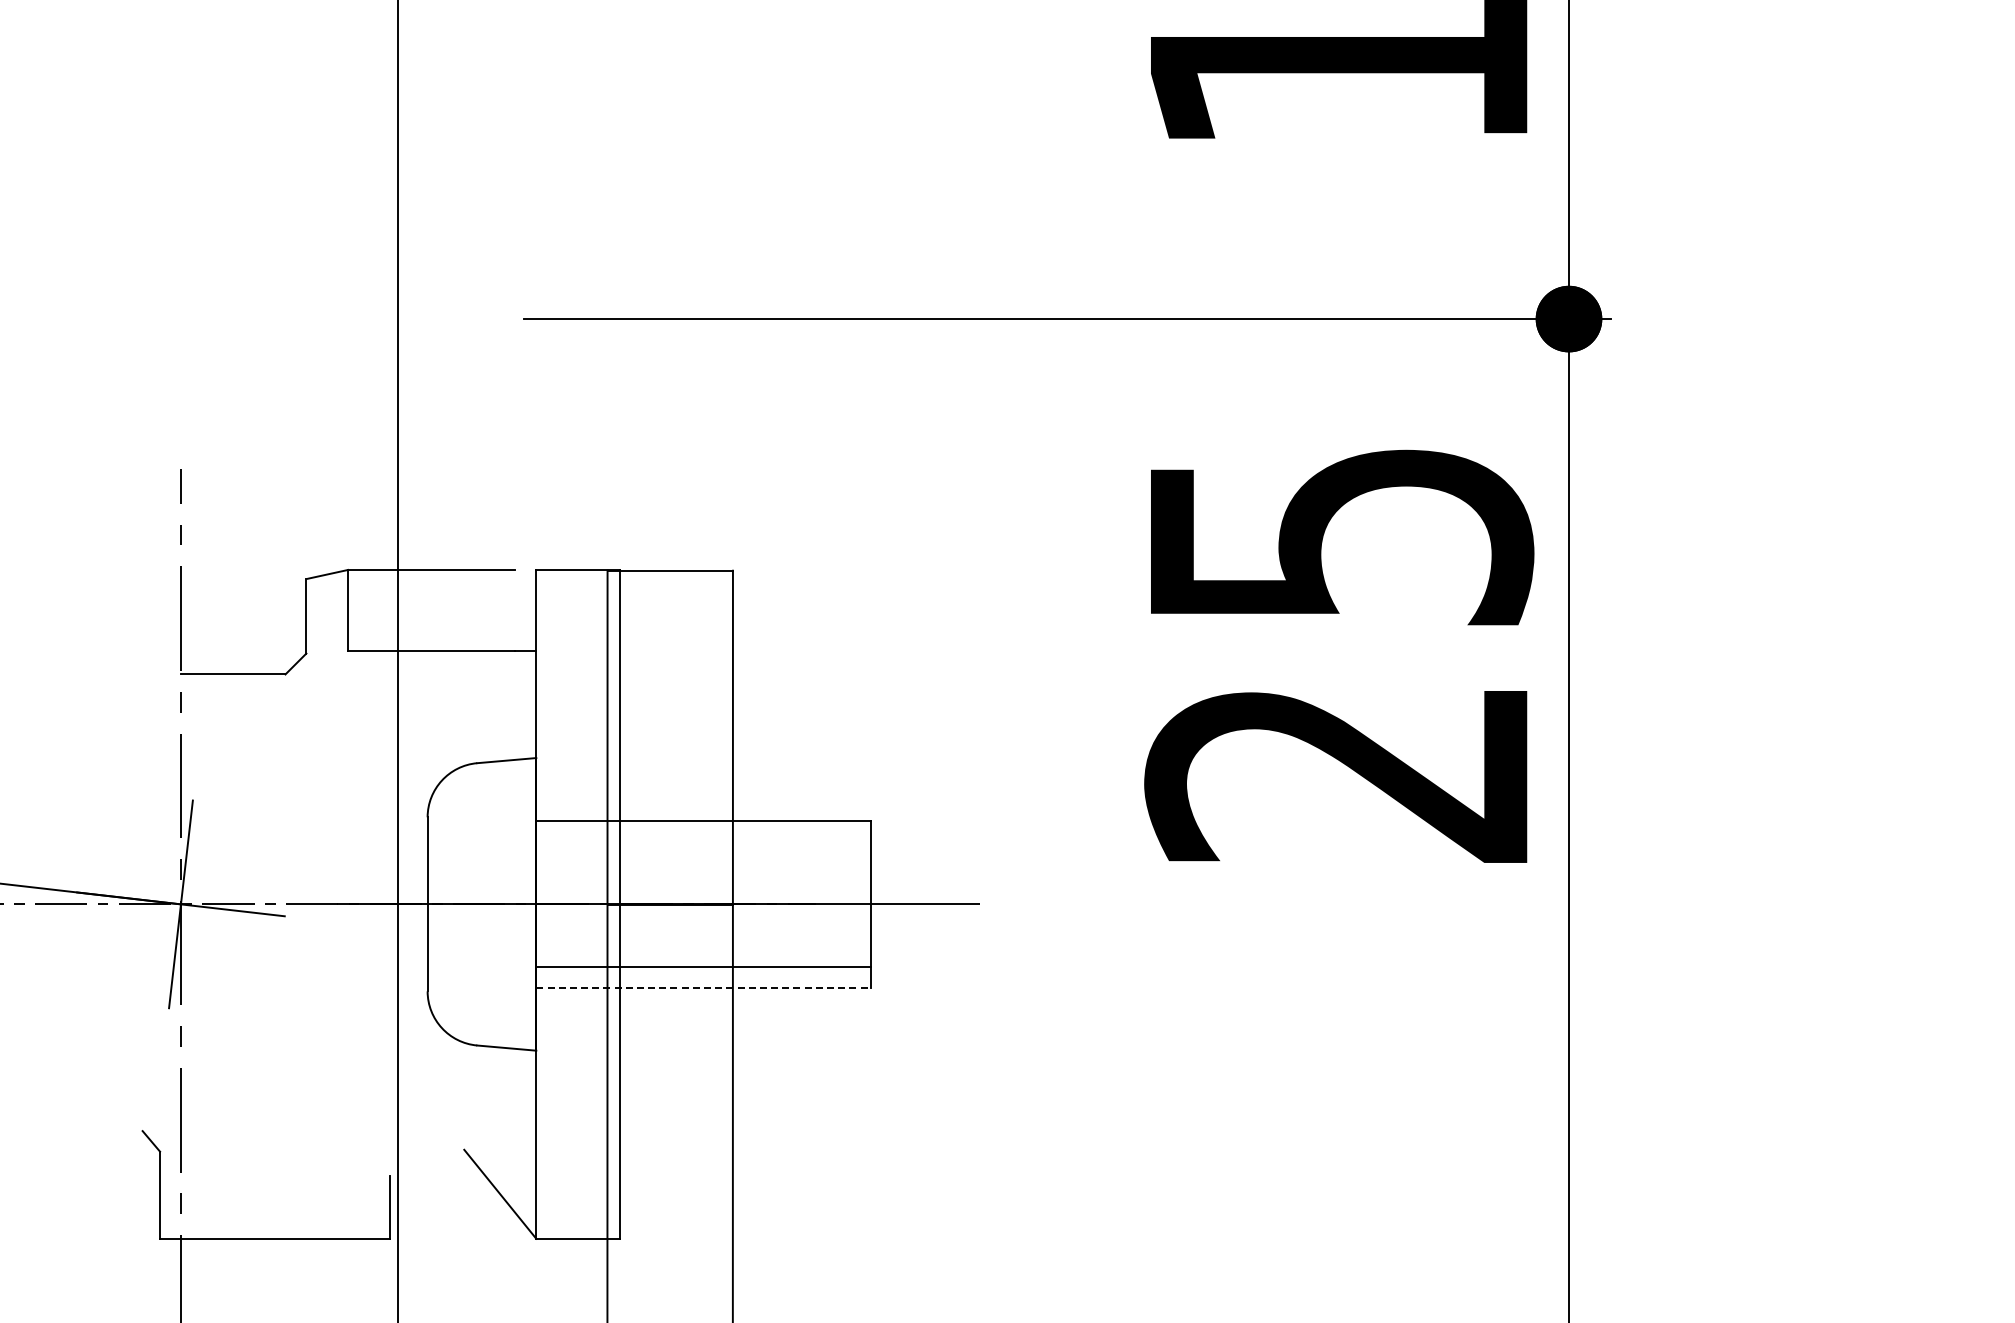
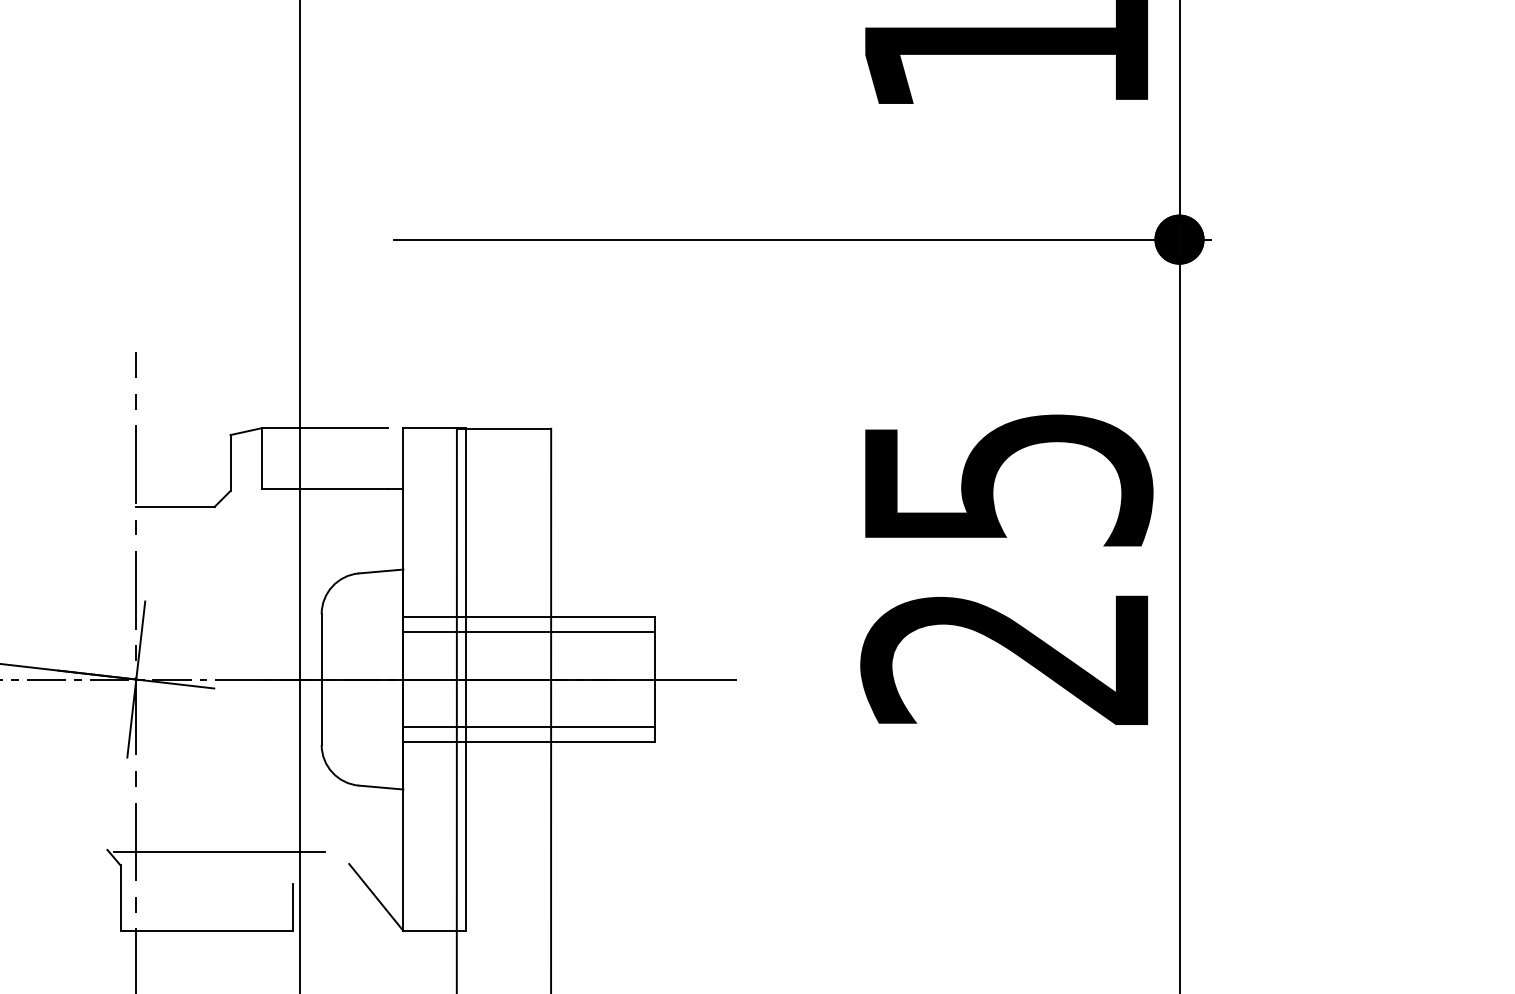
text: (1339, 655) -> (1007, 569), moved
line: (703, 841) -> (529, 632), added
line: (704, 987) -> (529, 742), dashed -> solid
line: (290, 1134) -> (218, 852), added

